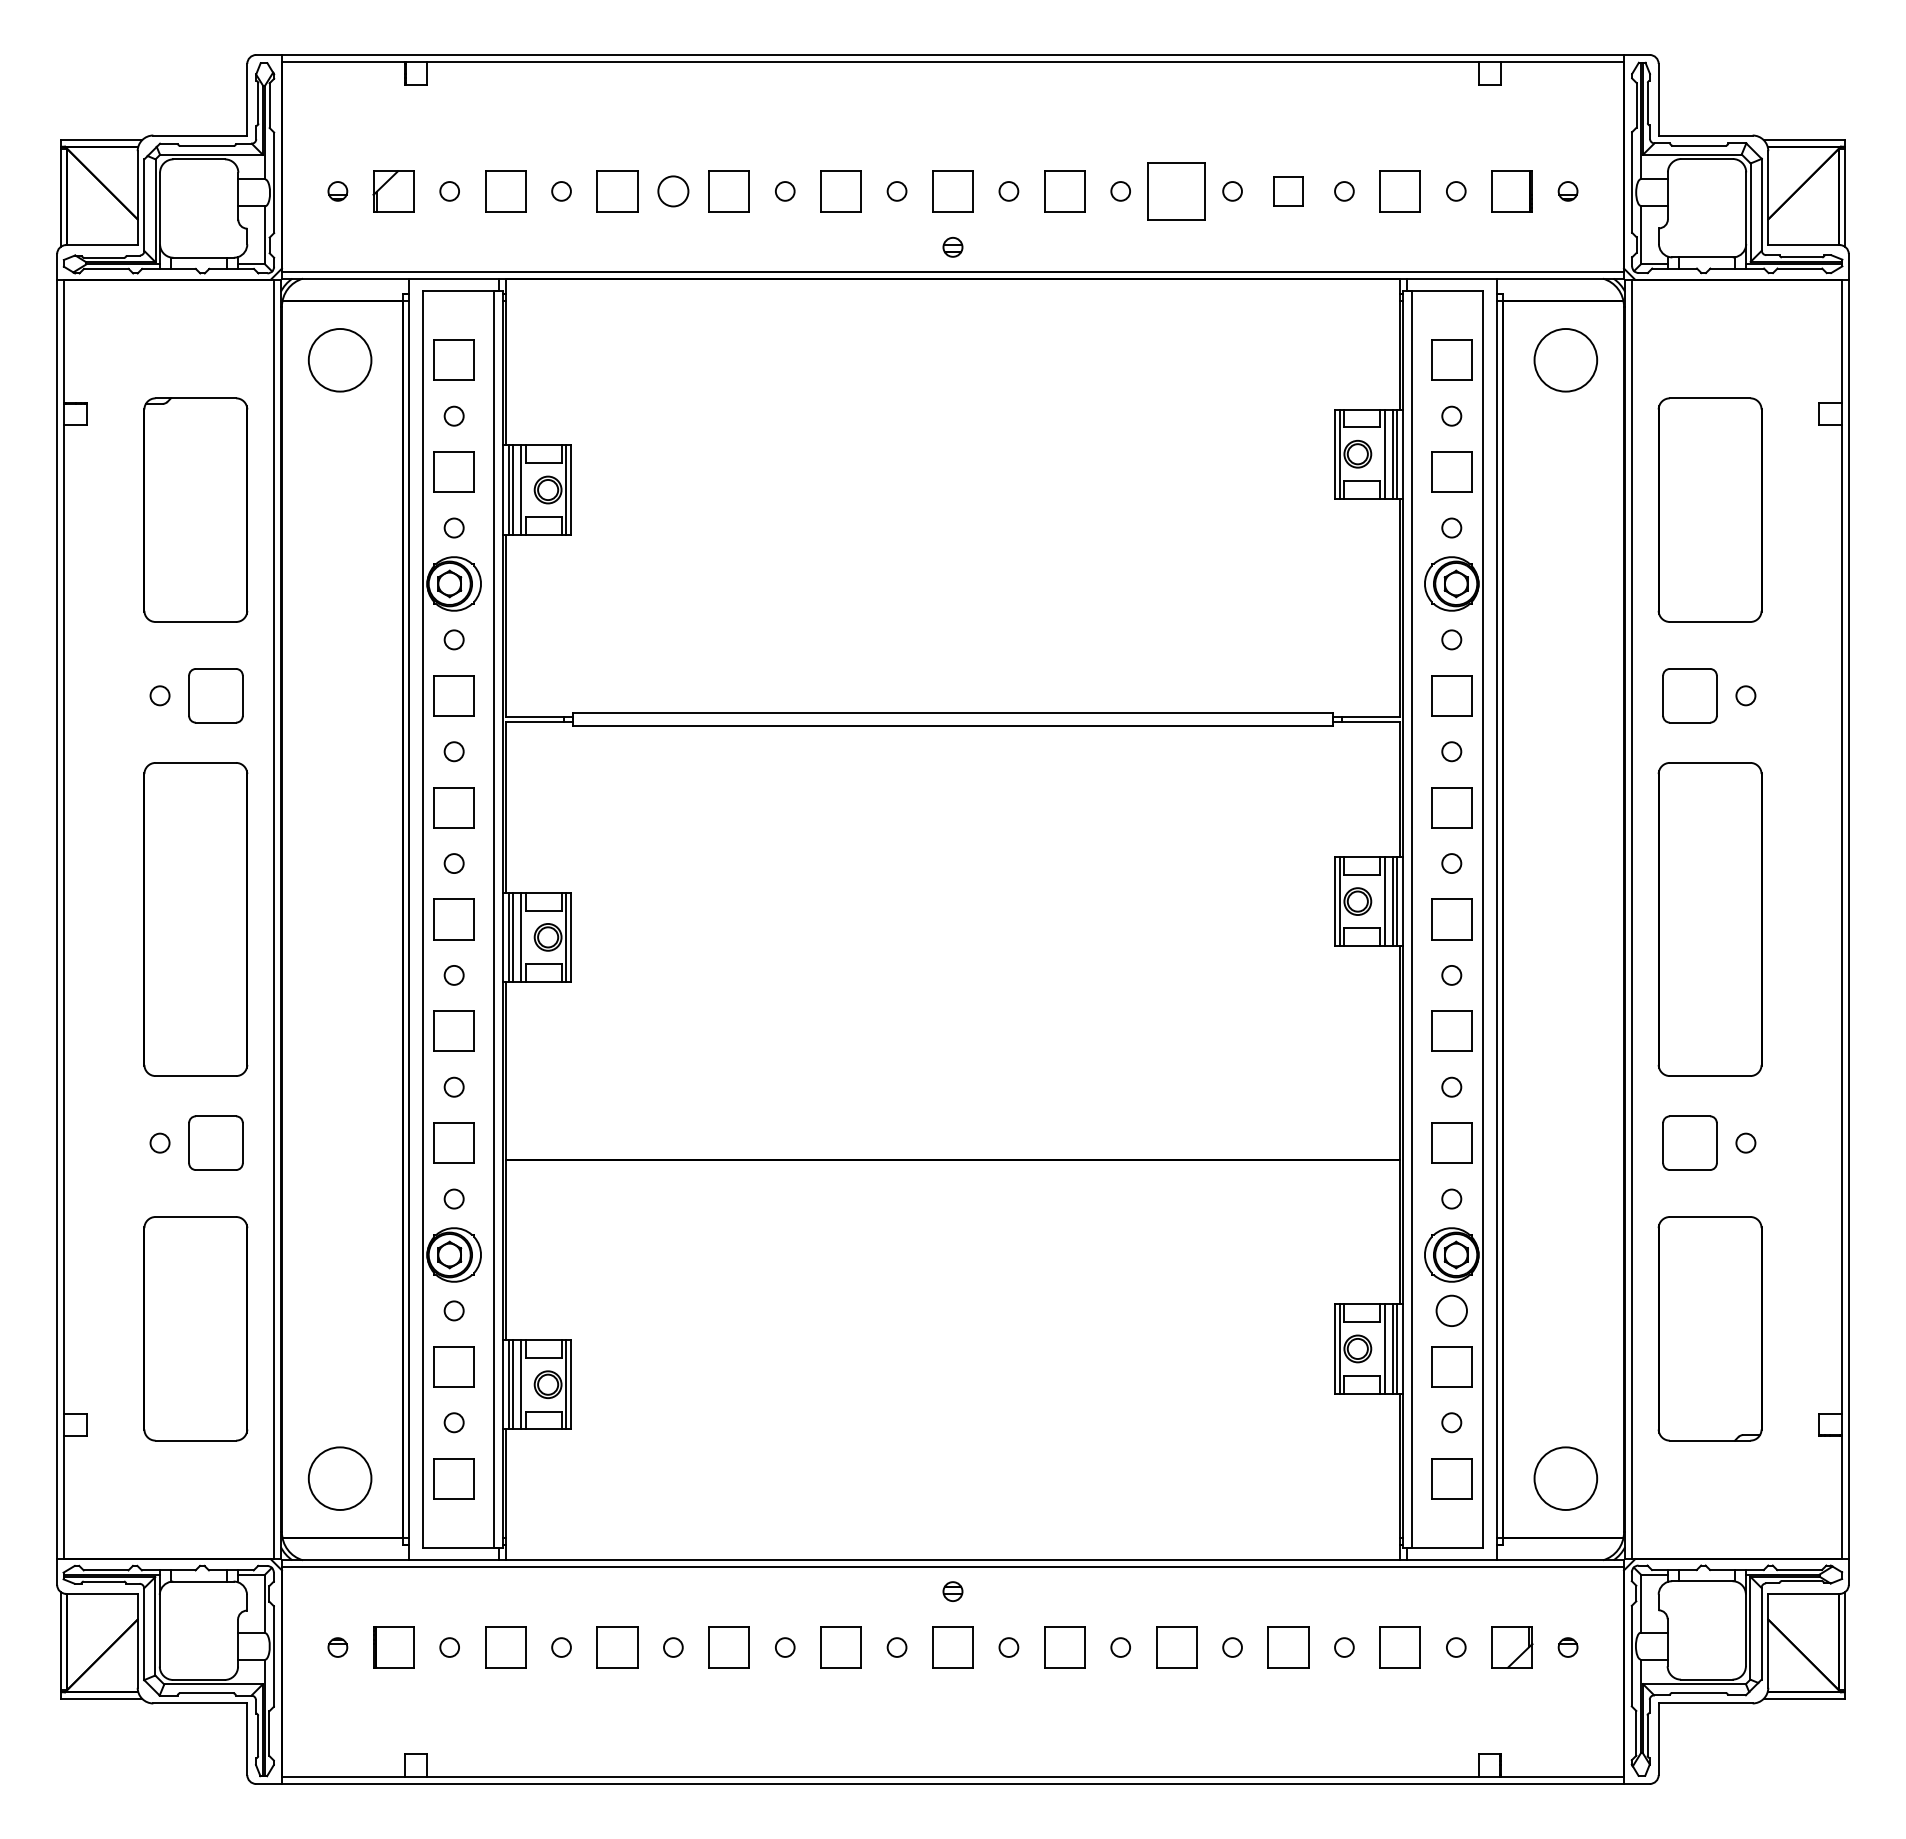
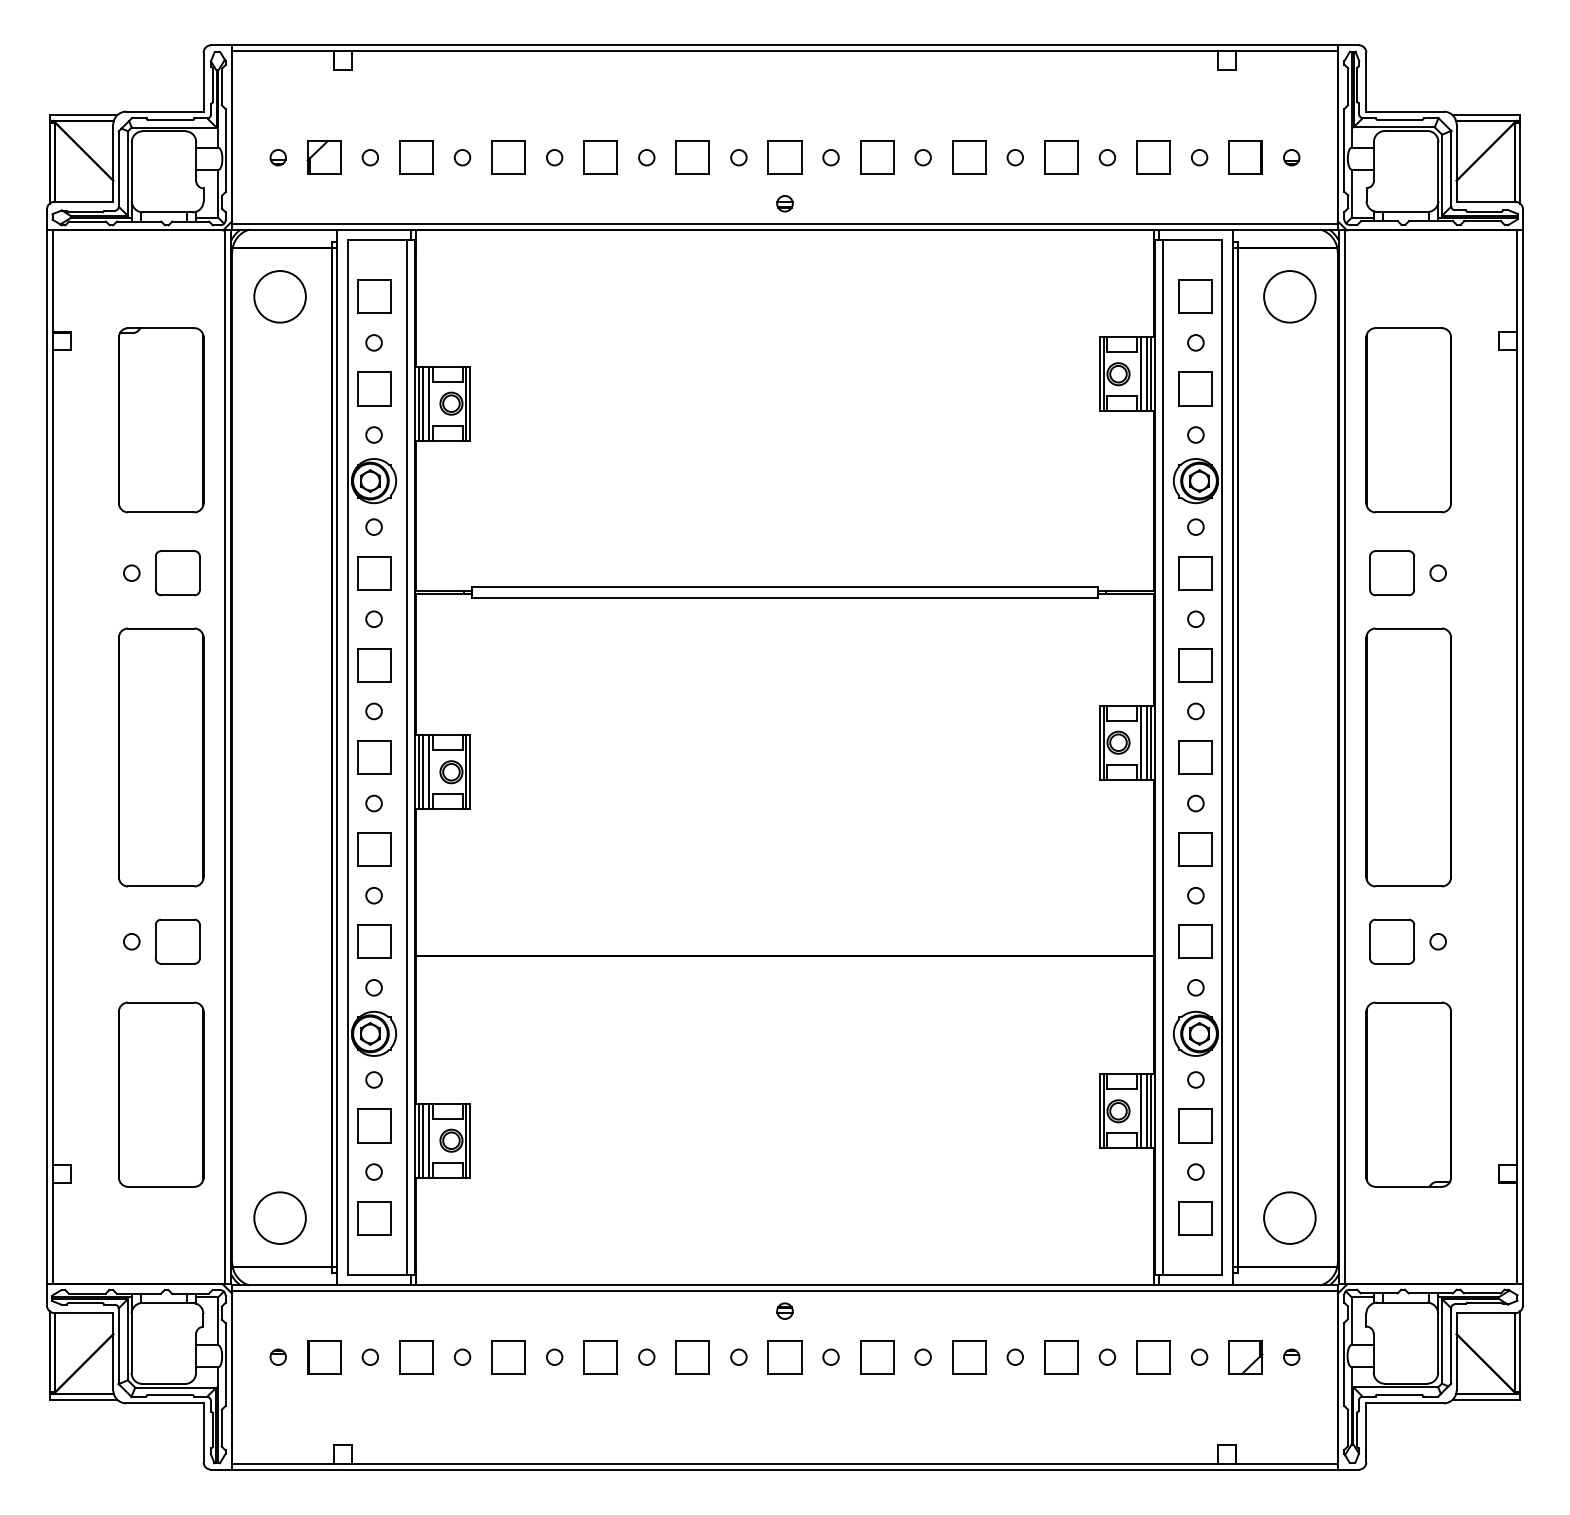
circle: (673, 191) -> (554, 157), size x0.62
part: (1176, 191) -> (969, 157), size x0.71
part: (1288, 191) -> (1061, 157), size x1.43
circle: (1451, 1310) -> (1195, 1079), size x0.62

